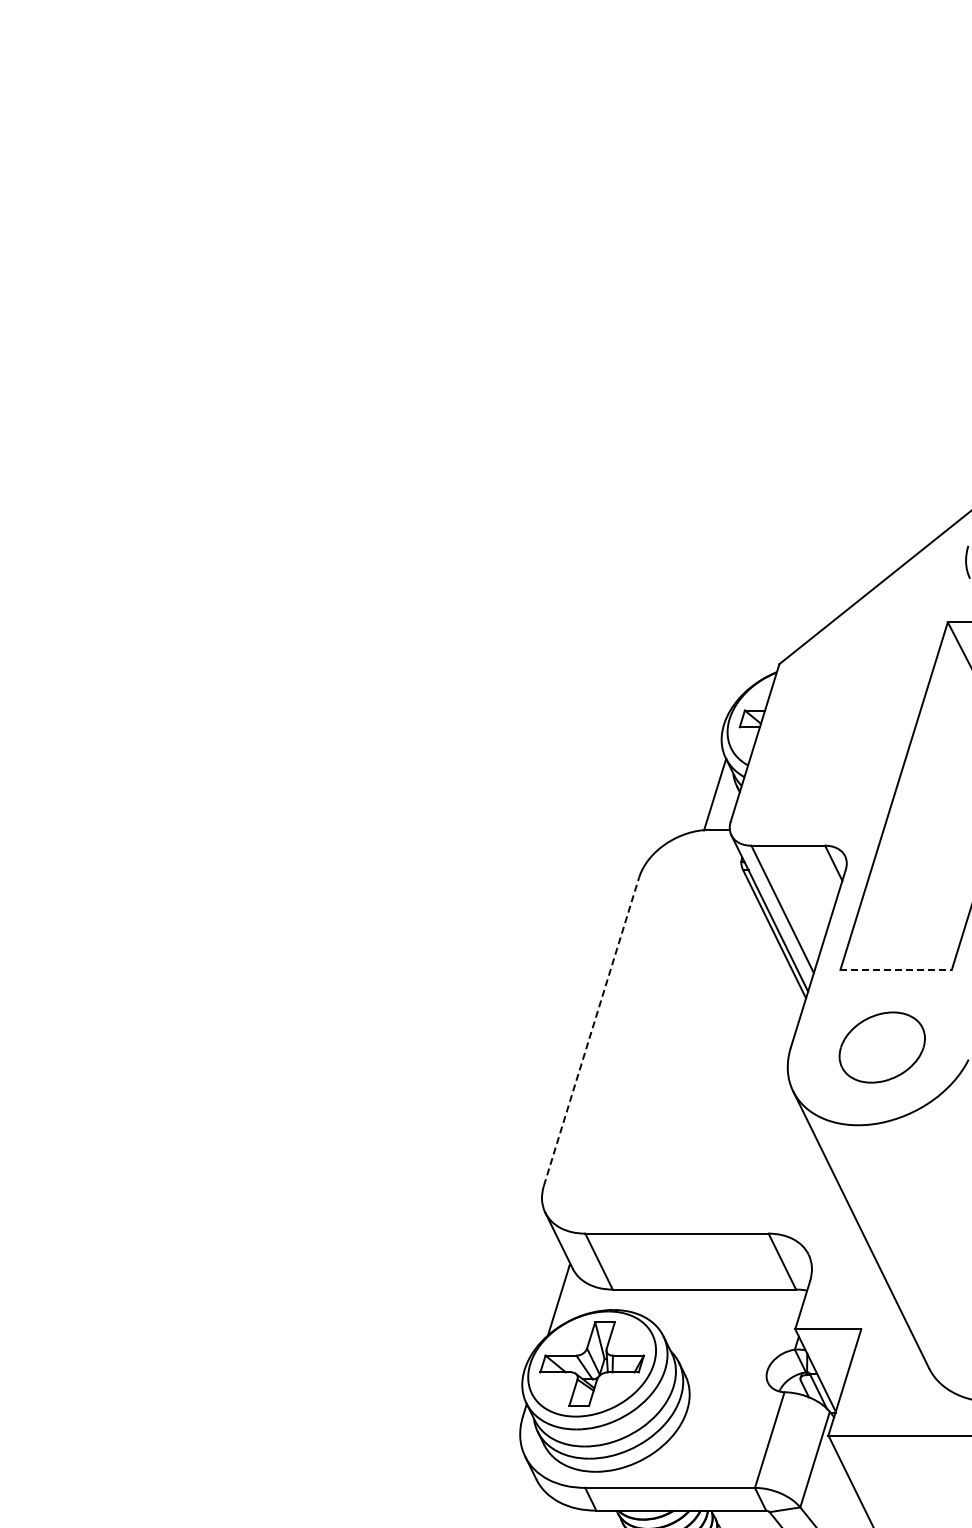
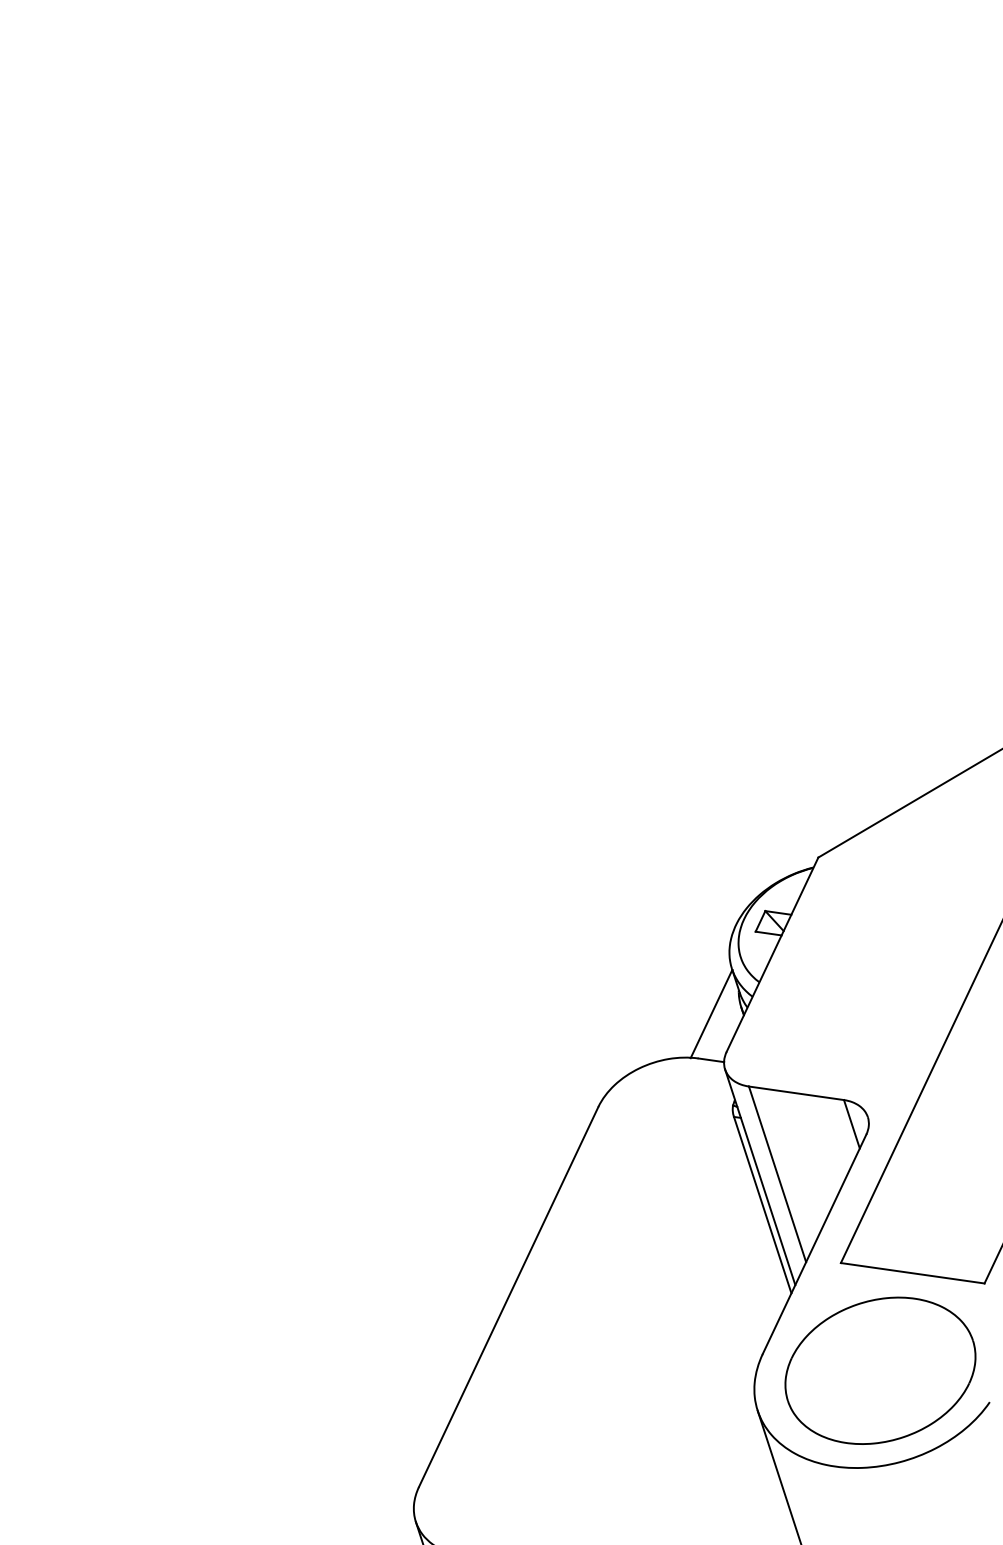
line: (896, 969) -> (913, 1272), dashed -> solid
line: (591, 1031) -> (508, 1296), dashed -> solid
part: (882, 1047) -> (880, 1370), size x1.67

